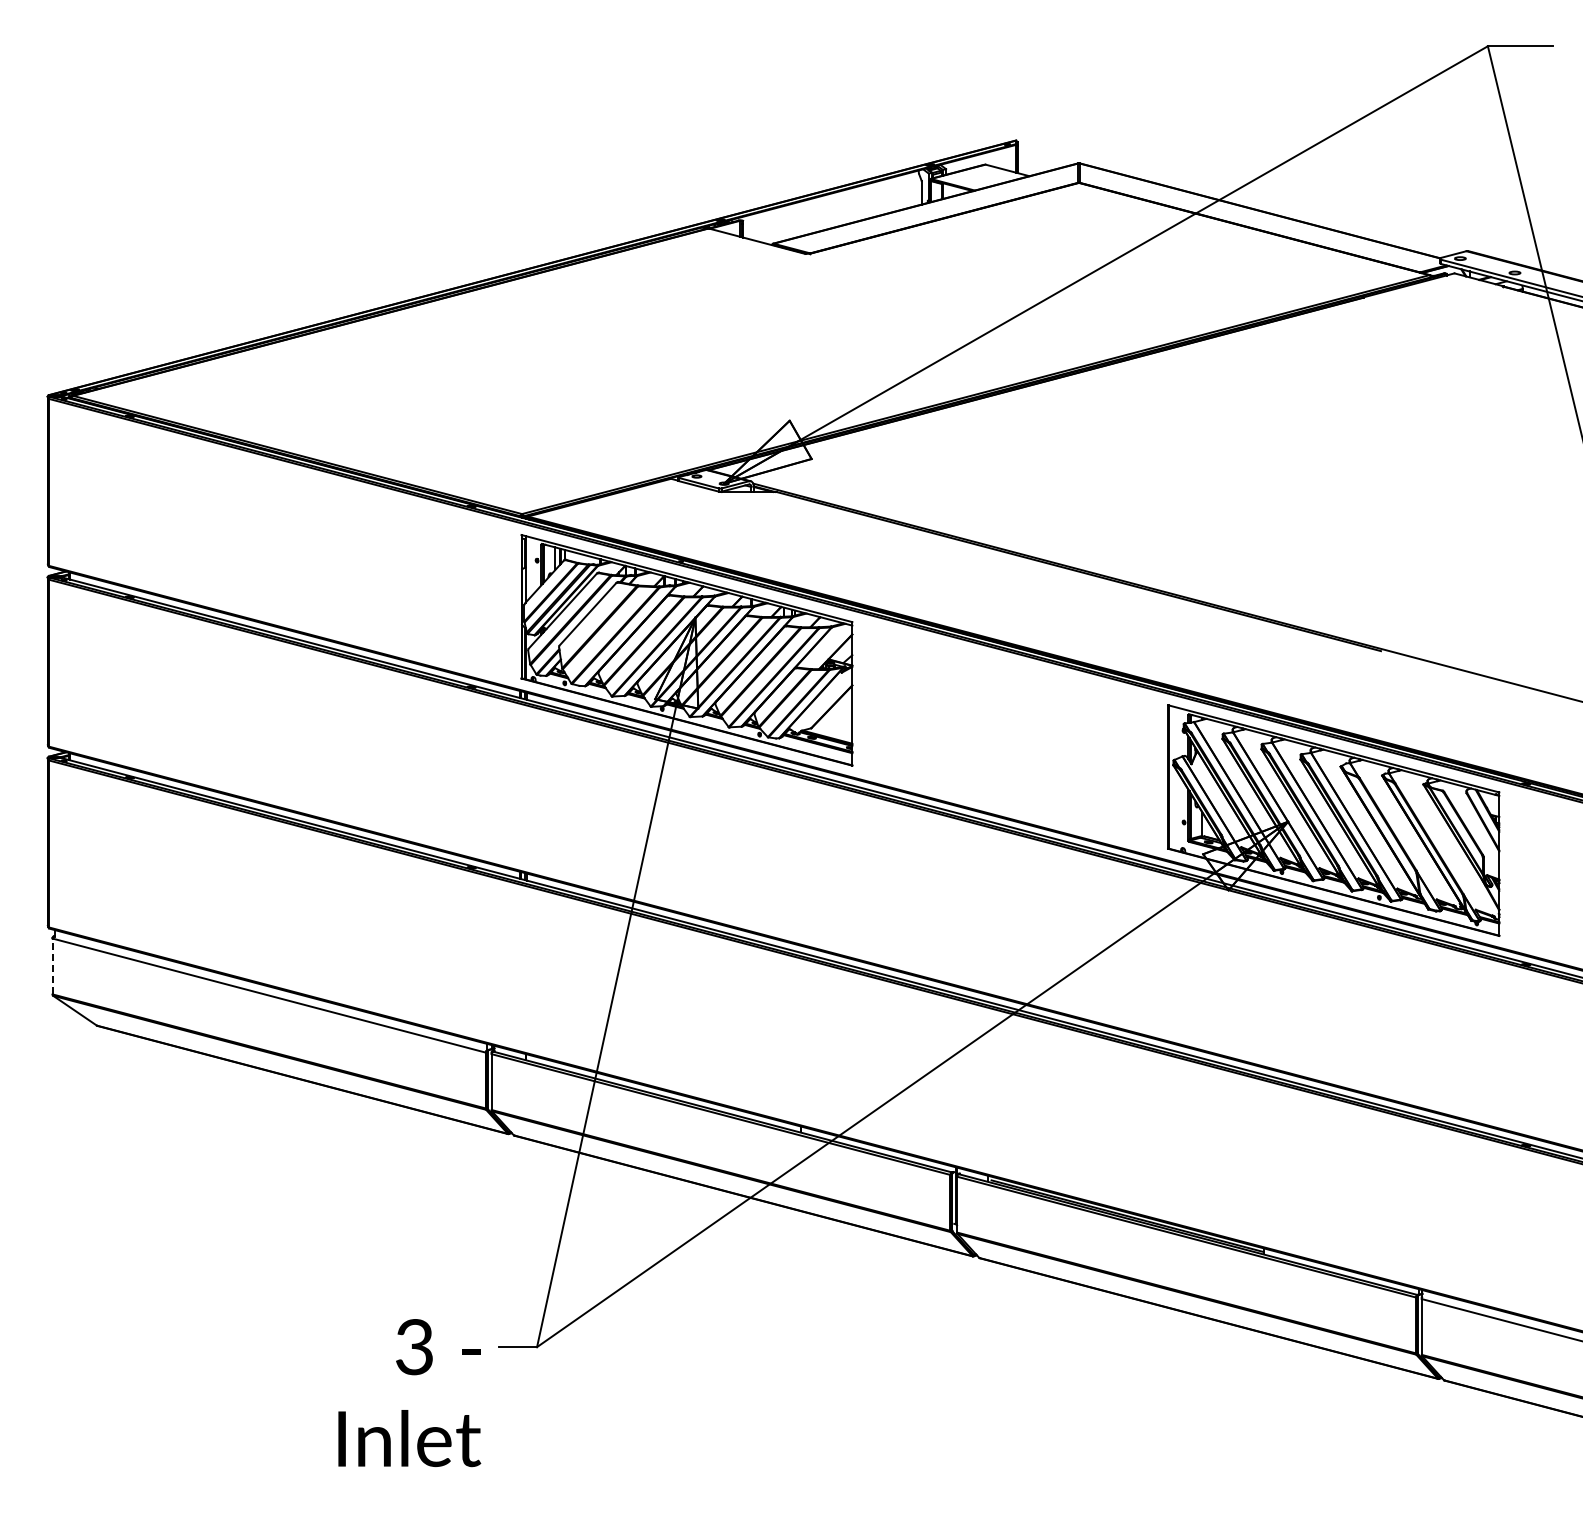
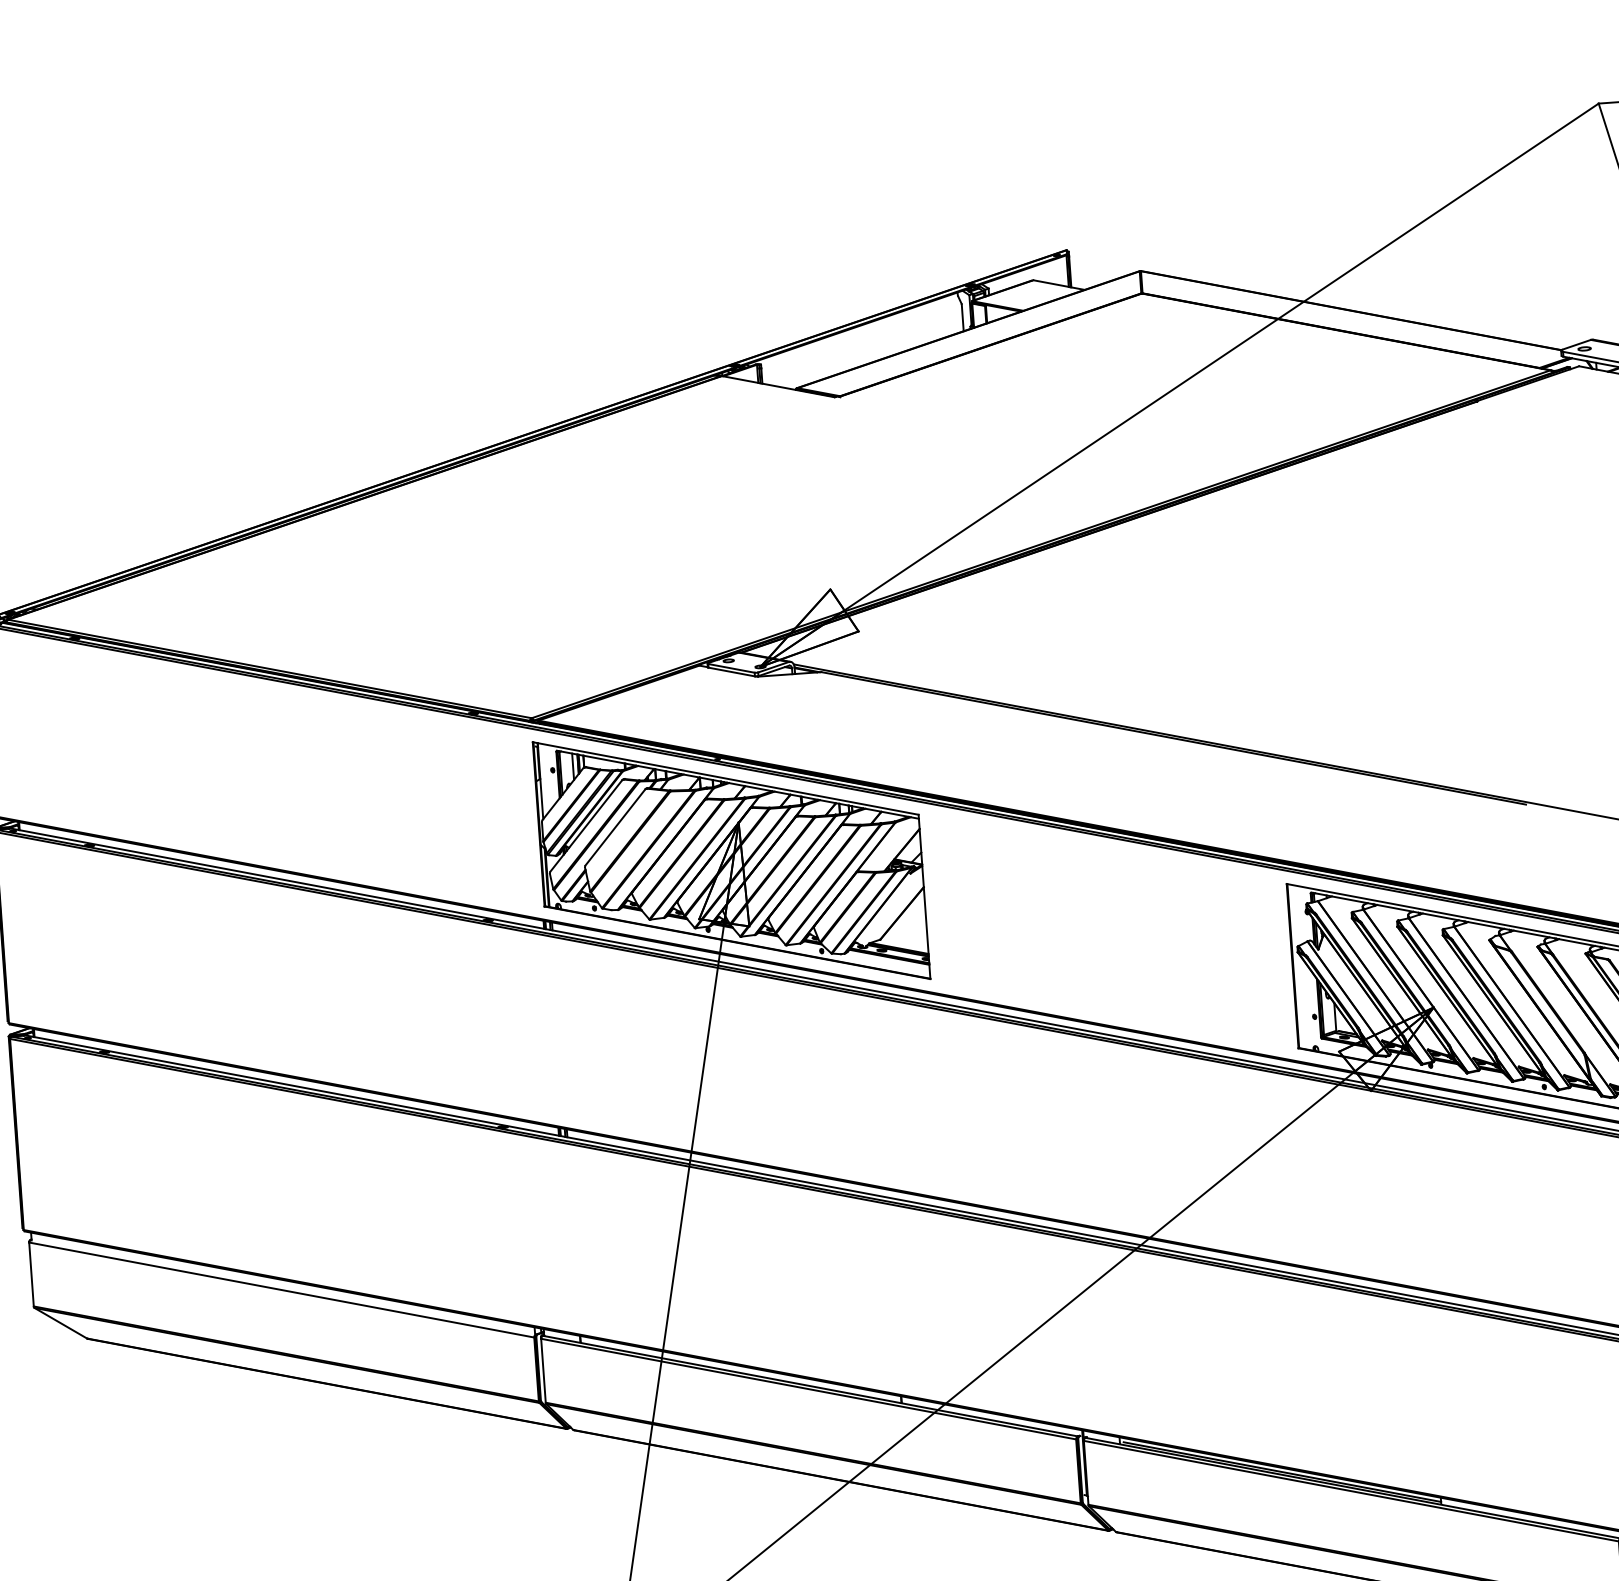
line: (52, 966) -> (31, 1274), dashed -> solid

